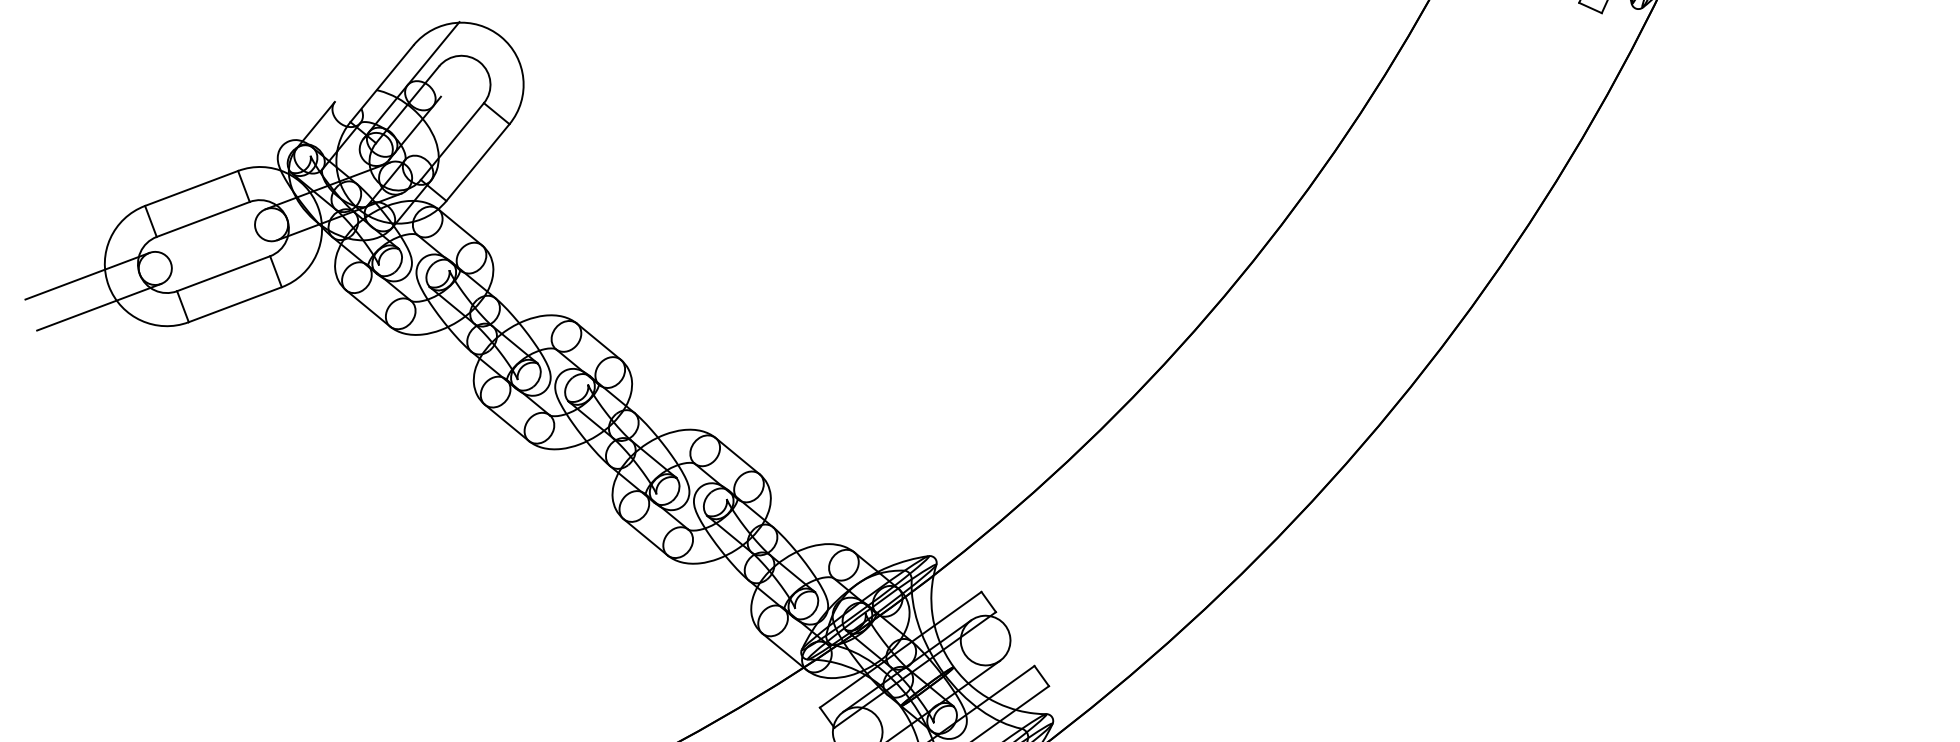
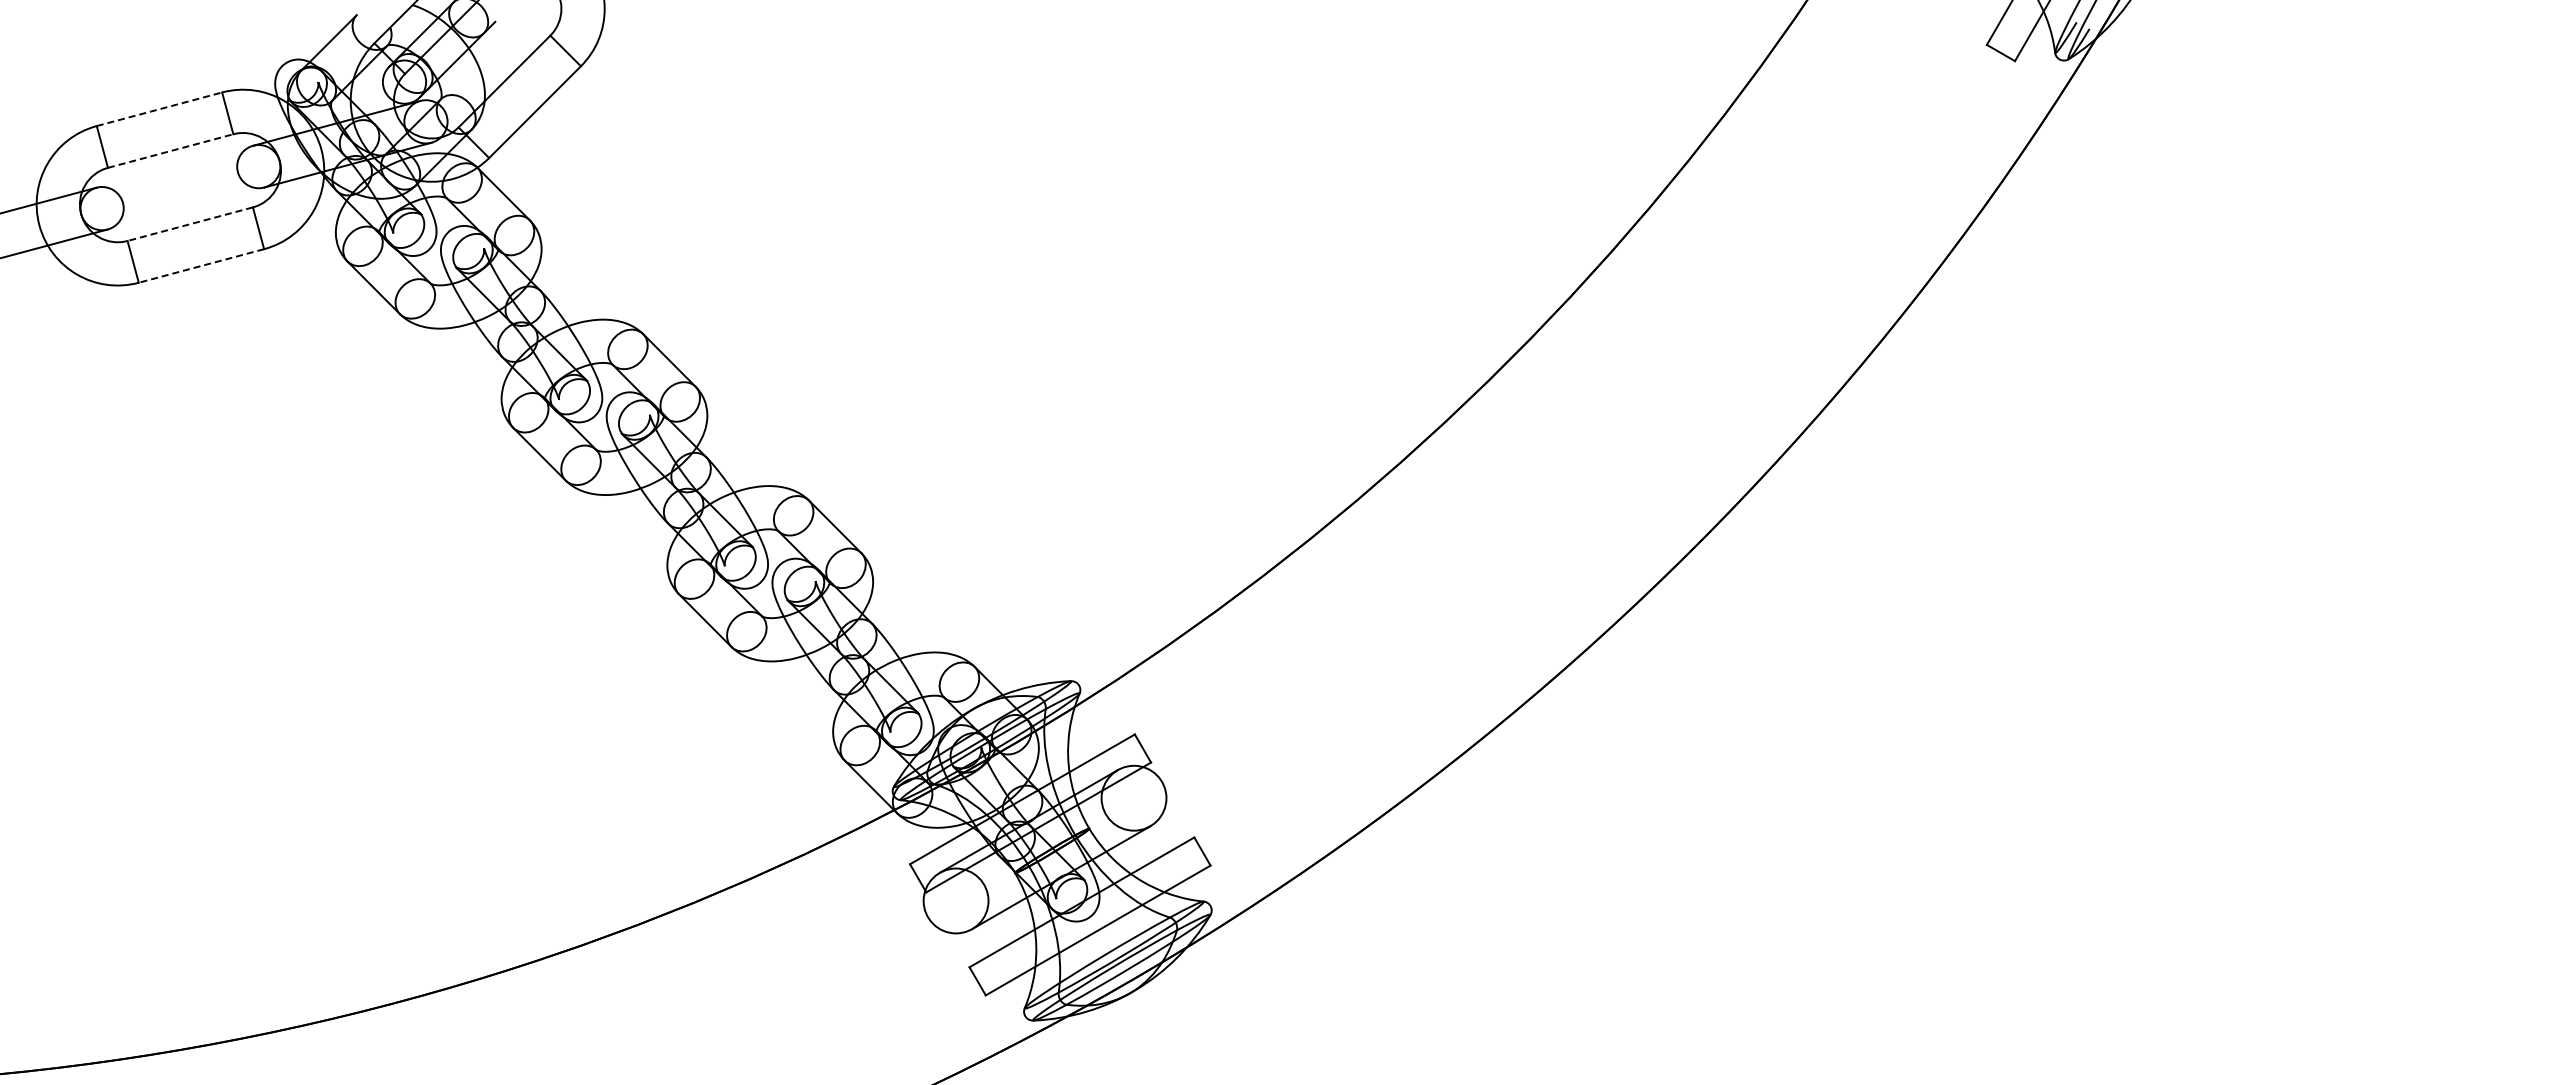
line: (191, 188) -> (159, 109), solid -> dashed
line: (203, 219) -> (170, 151), solid -> dashed
line: (223, 273) -> (190, 224), solid -> dashed
line: (235, 304) -> (201, 265), solid -> dashed

